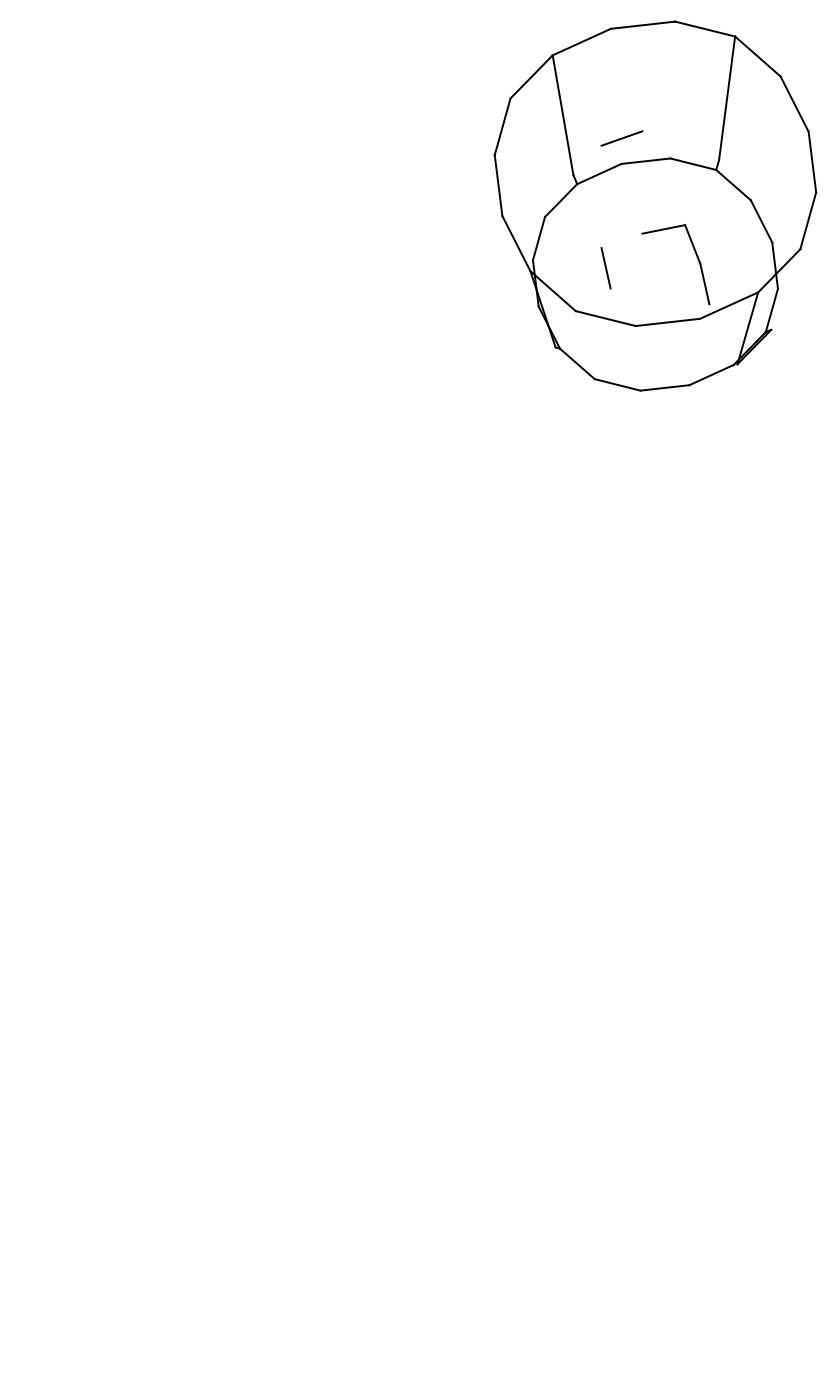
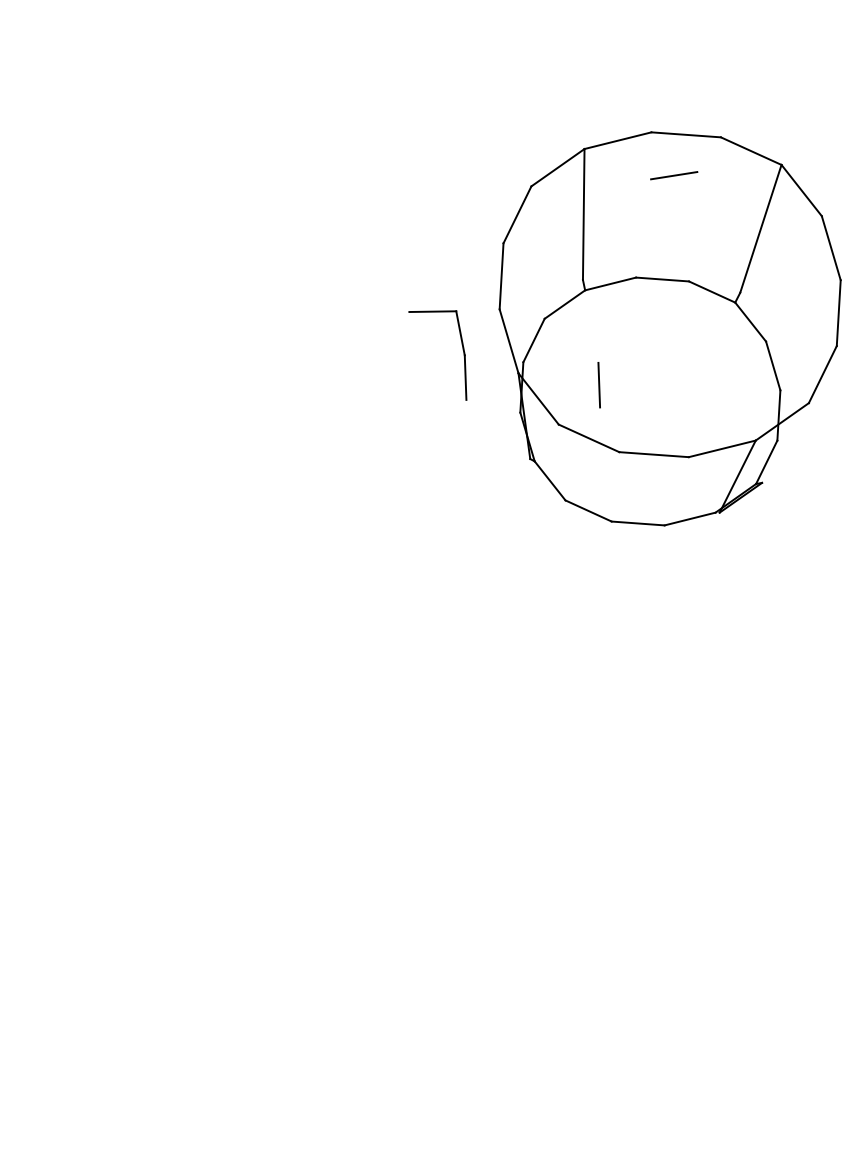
line: (621, 138) -> (673, 175), moved
part: (696, 257) -> (461, 347), moved

